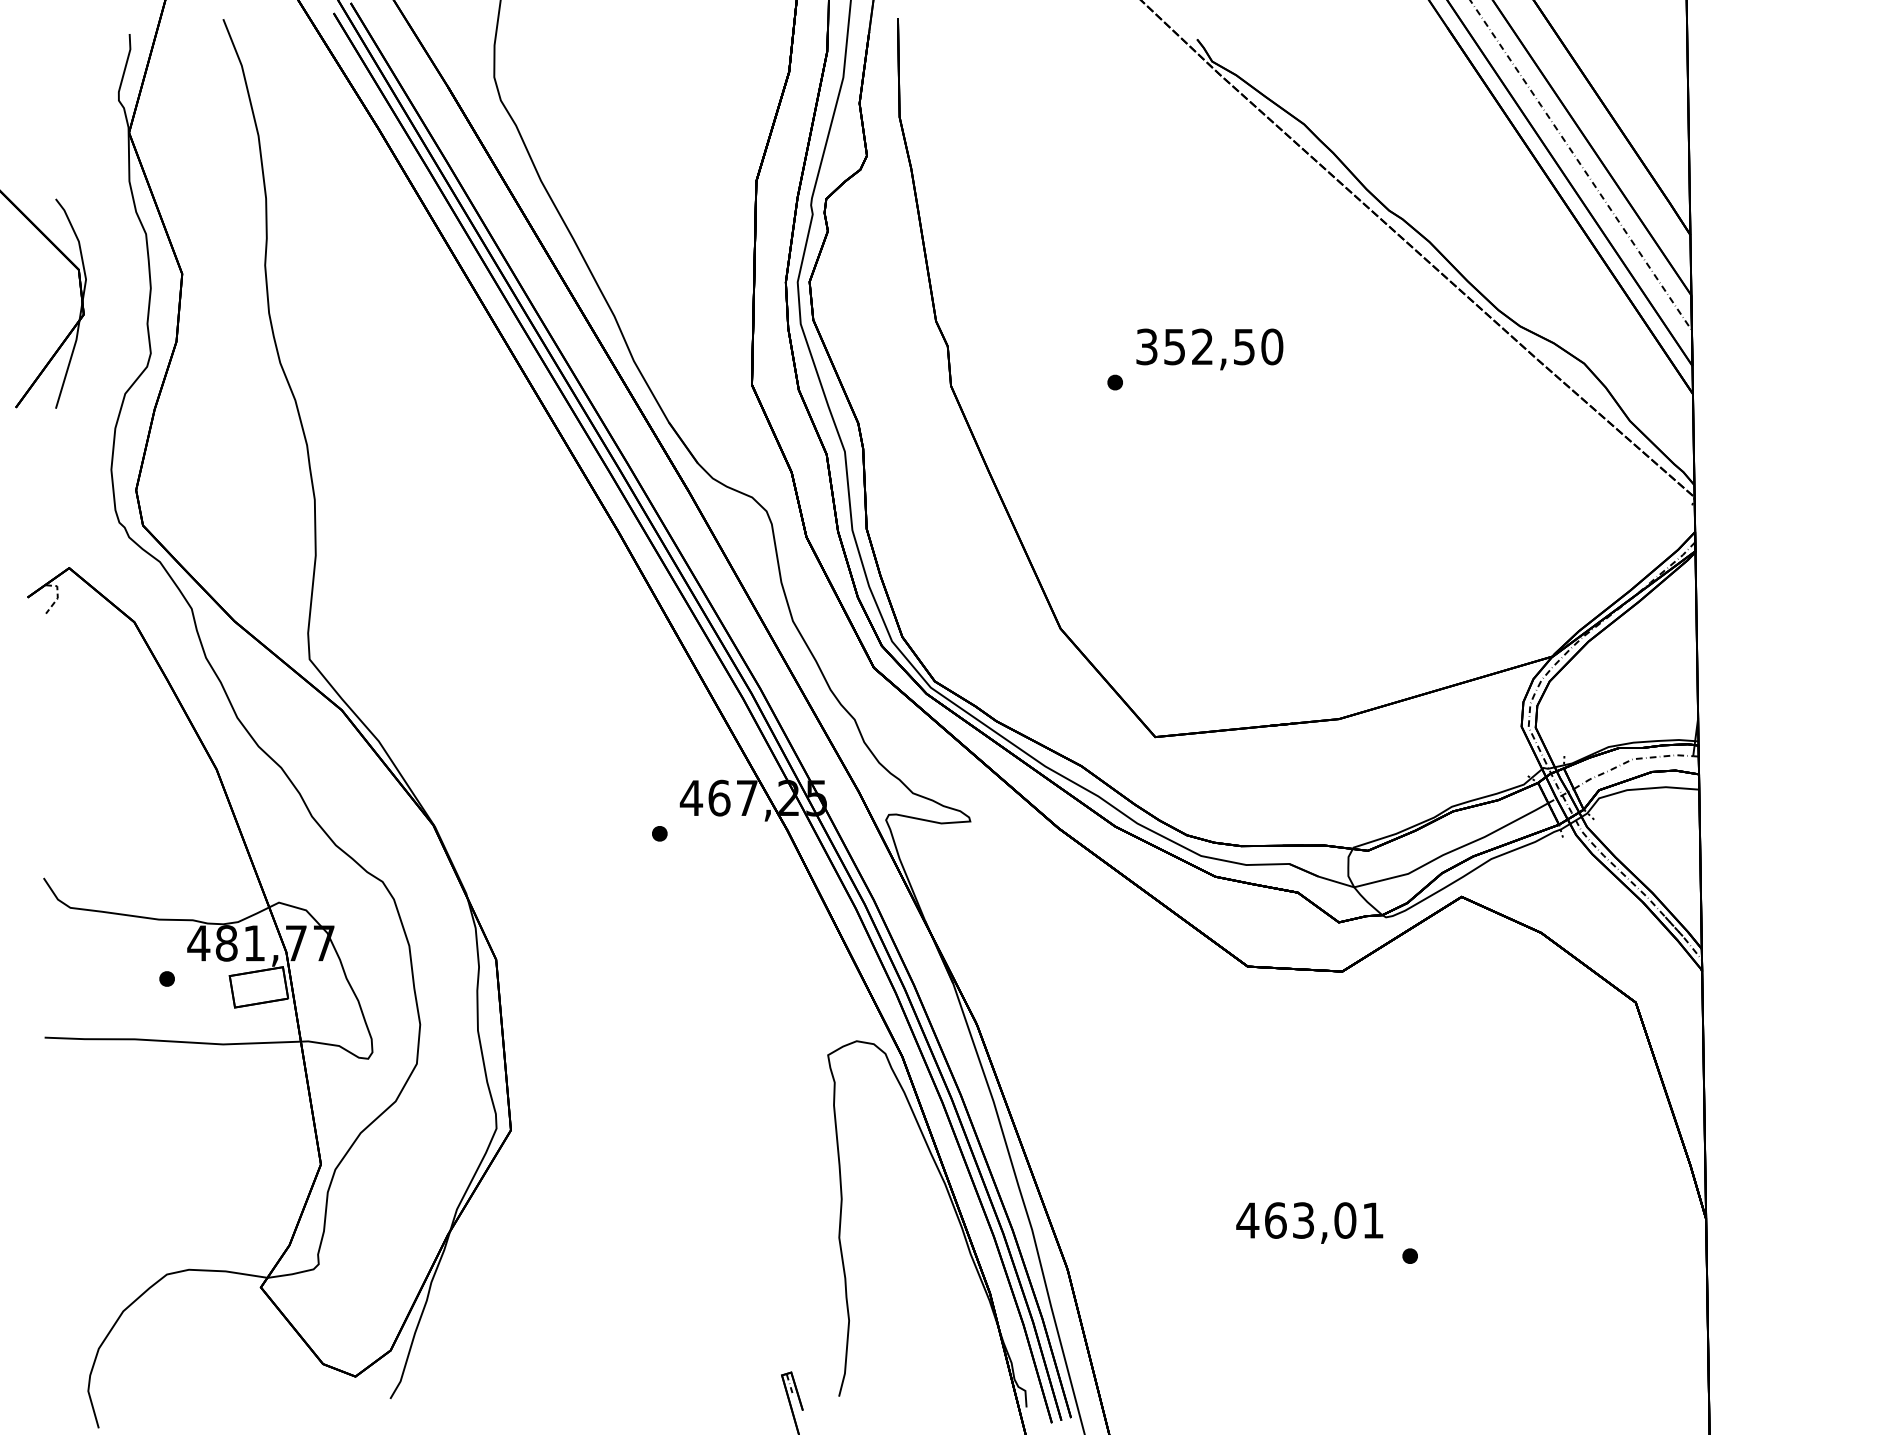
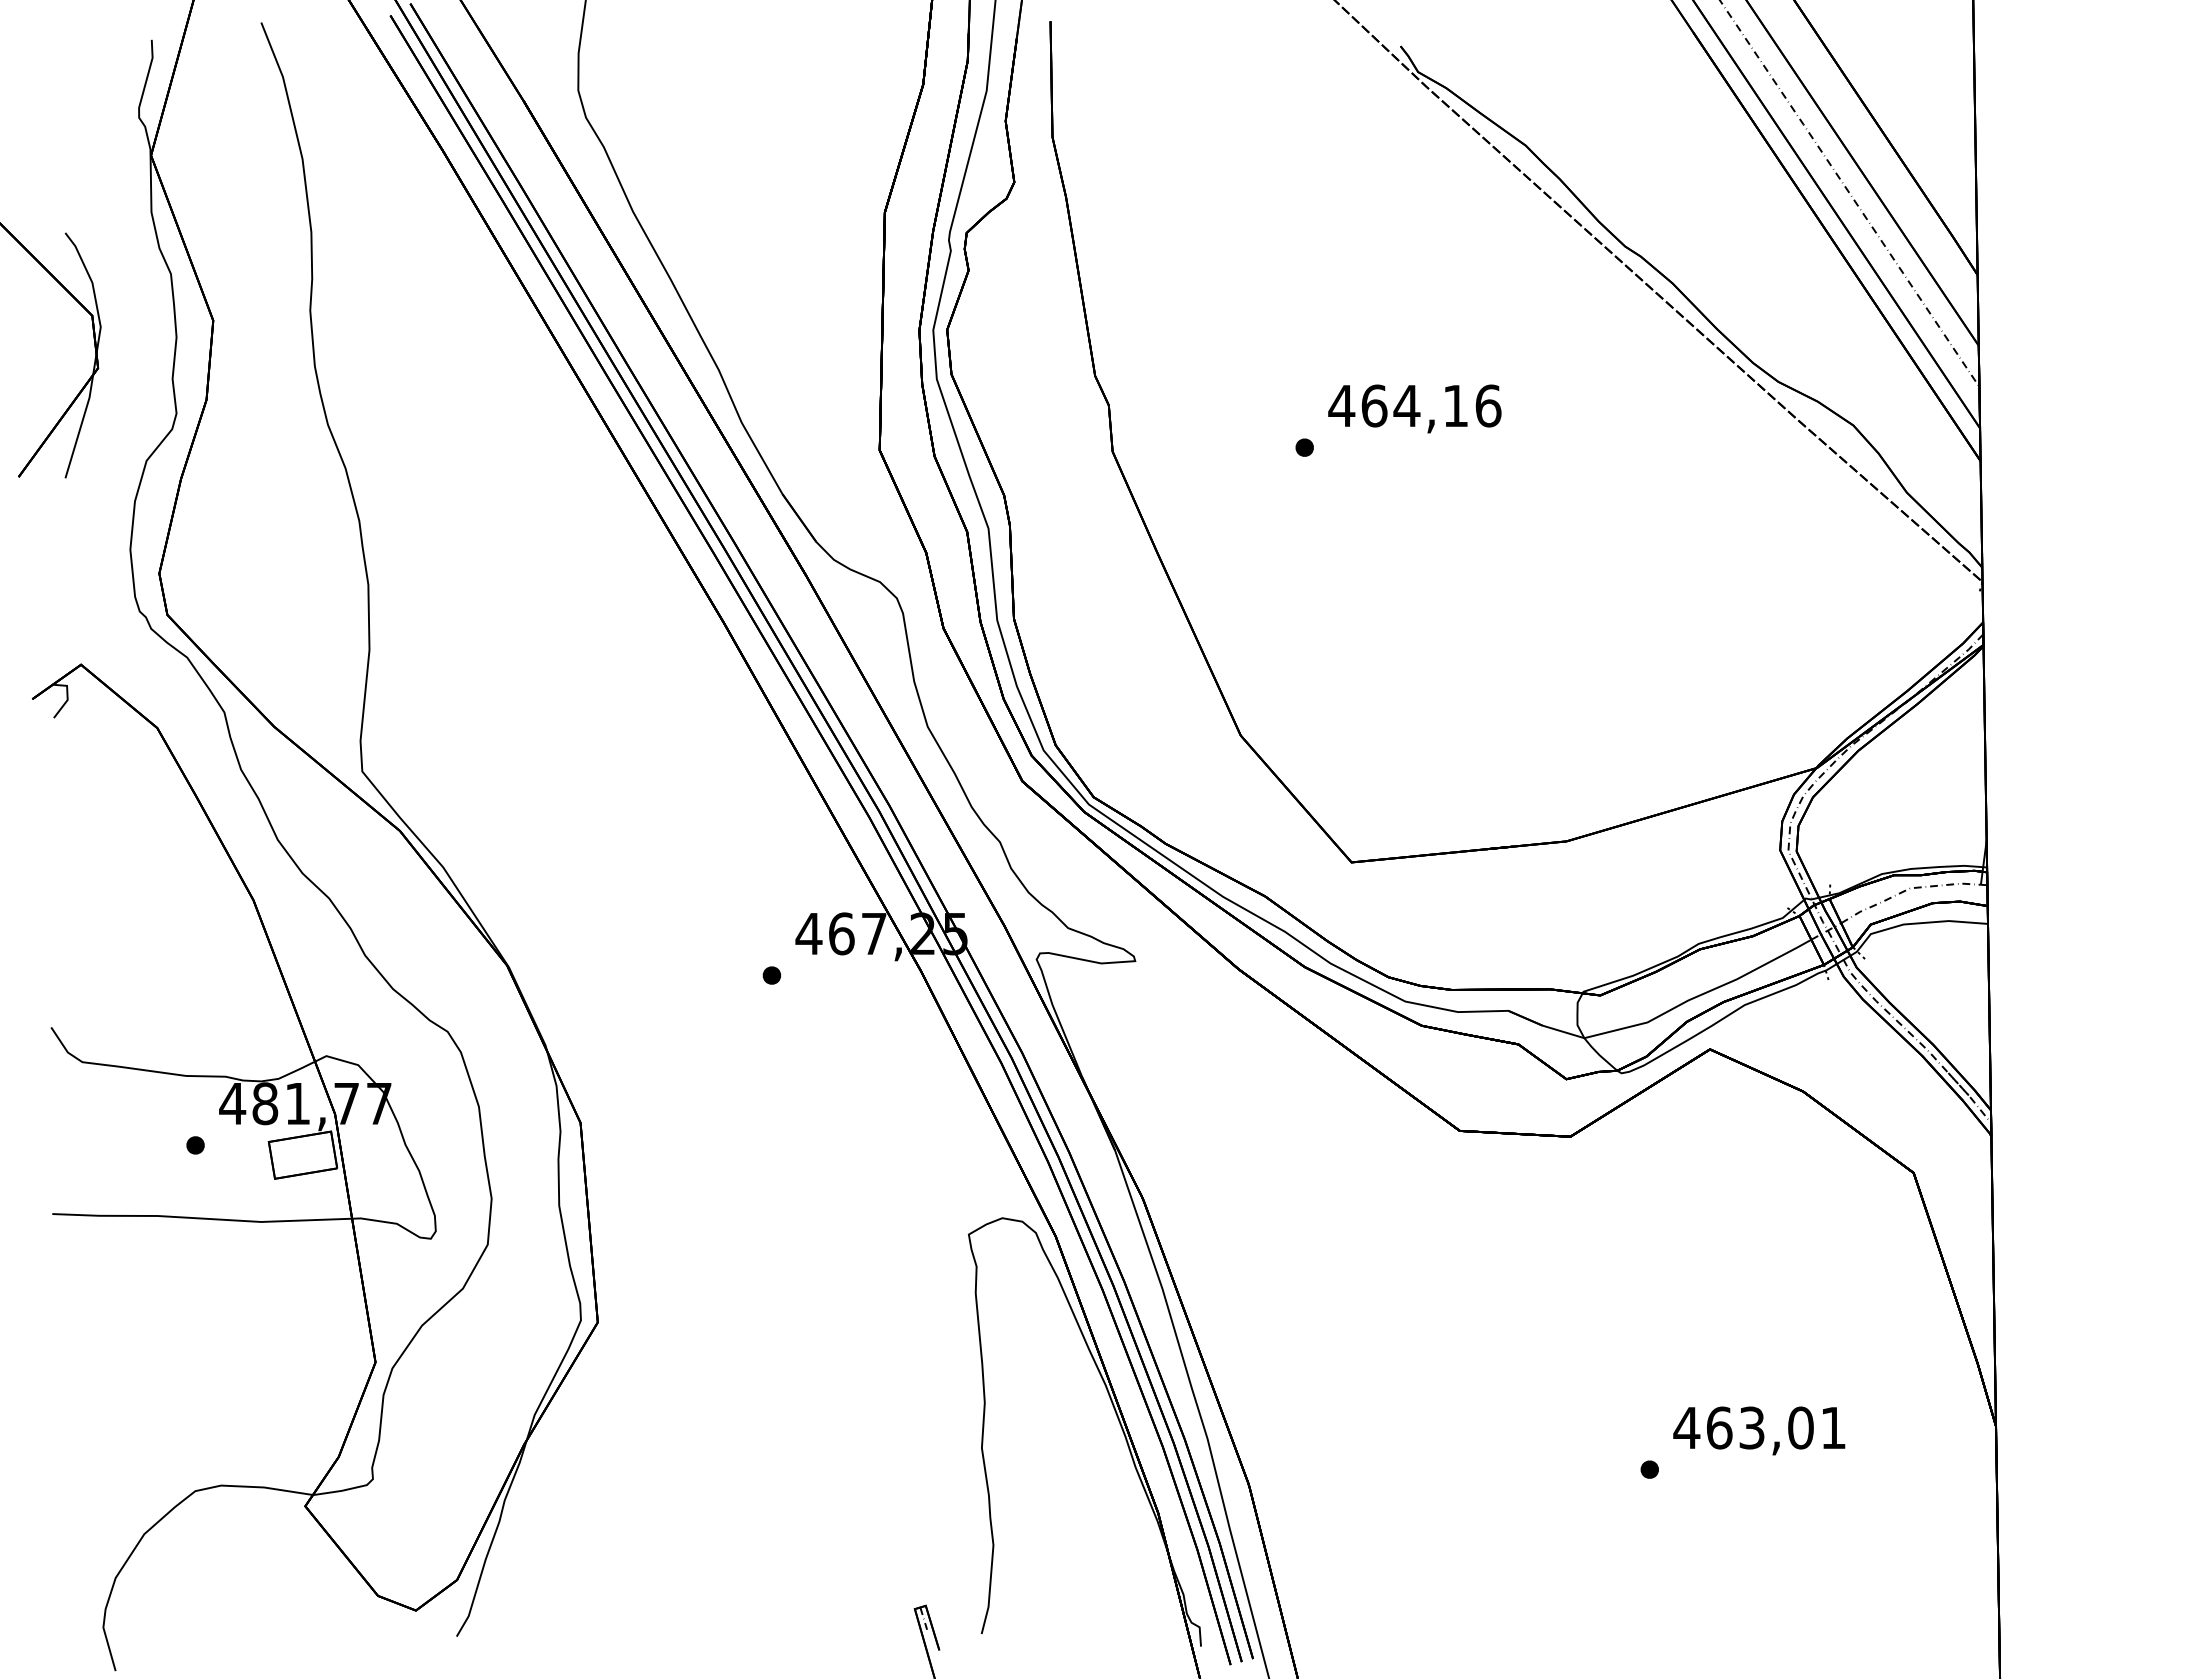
text: (1209, 346) -> (1414, 405), 352,50 -> 464,16
line: (57, 596) -> (67, 697), dashed -> solid
text: (1309, 1222) -> (1759, 1430), moved

